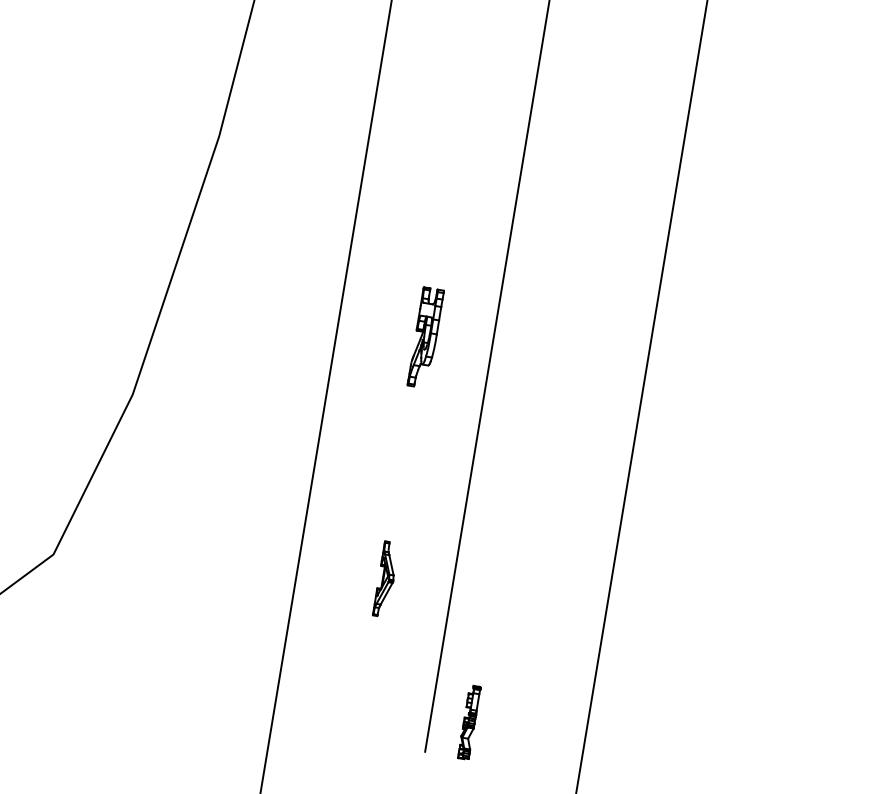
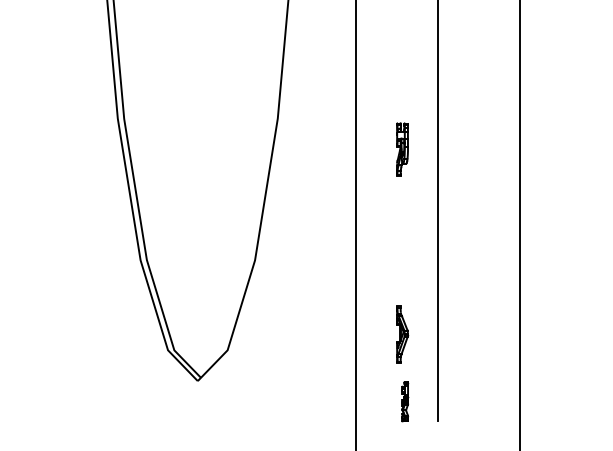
part: (425, 337) -> (402, 149), moved
part: (385, 579) -> (402, 334), size x1.43
part: (469, 721) -> (405, 401), moved

